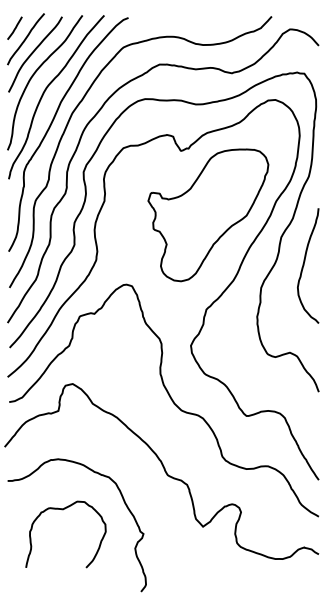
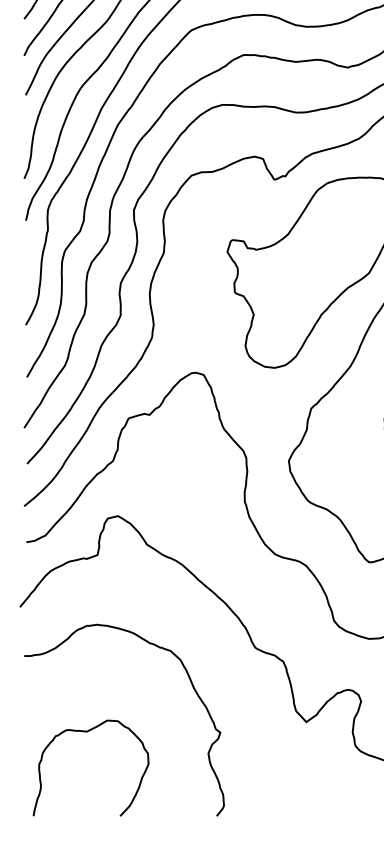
curve: (63, 510) -> (87, 733), moved

